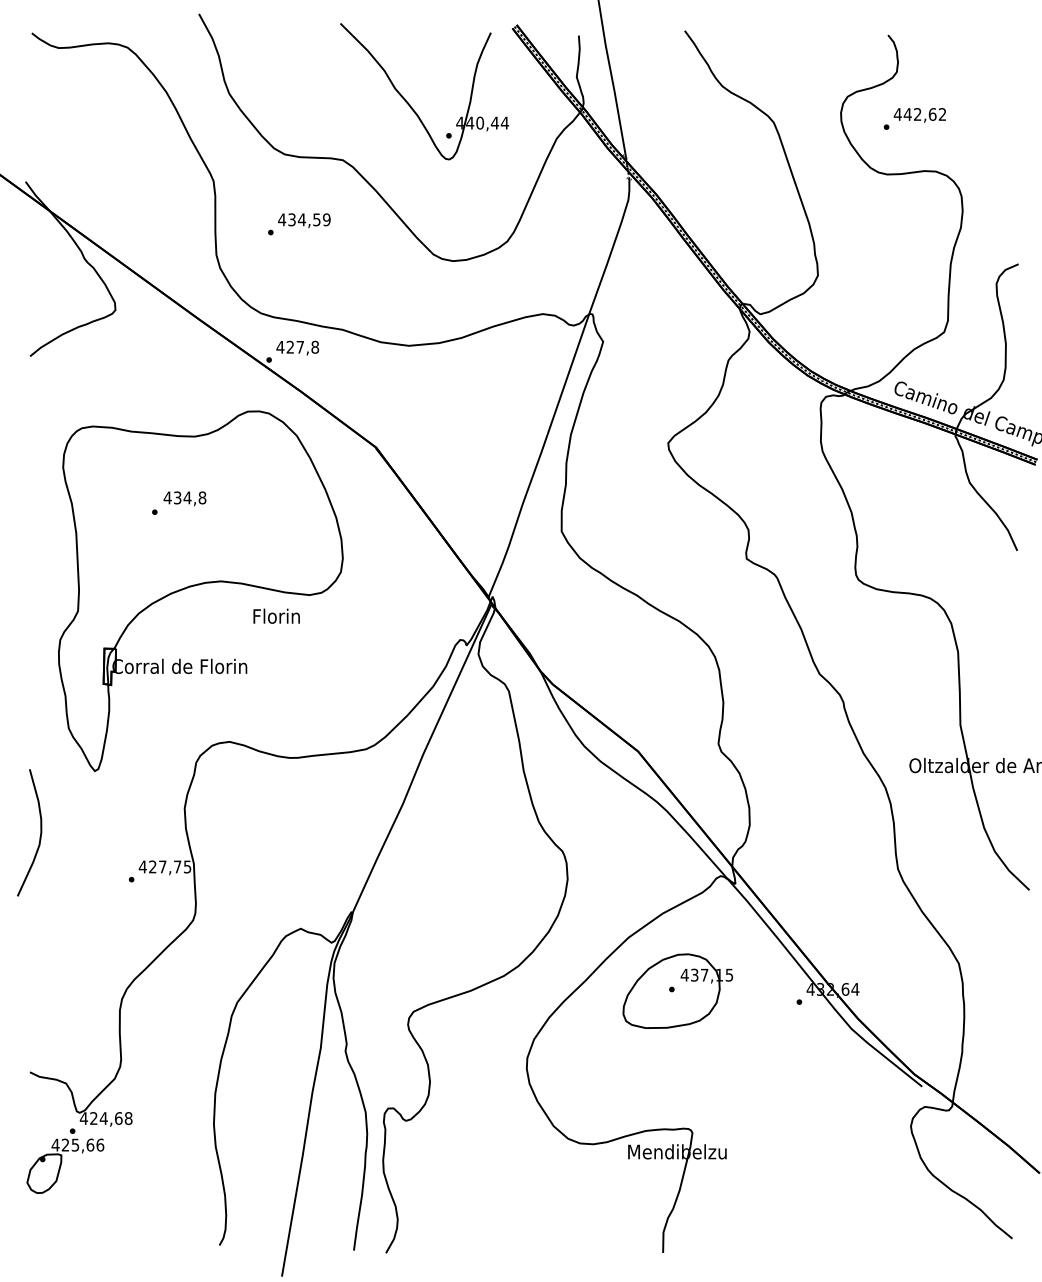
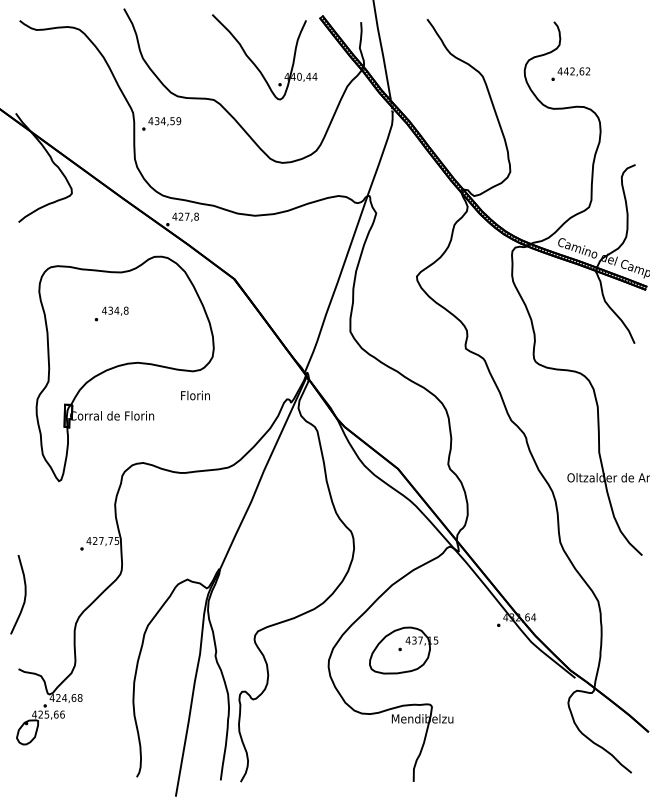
text: (299, 223) -> (161, 123), moved
text: (276, 616) -> (195, 395), moved
curve: (39, 832) -> (24, 594), moved
part: (677, 991) -> (403, 650), moved

